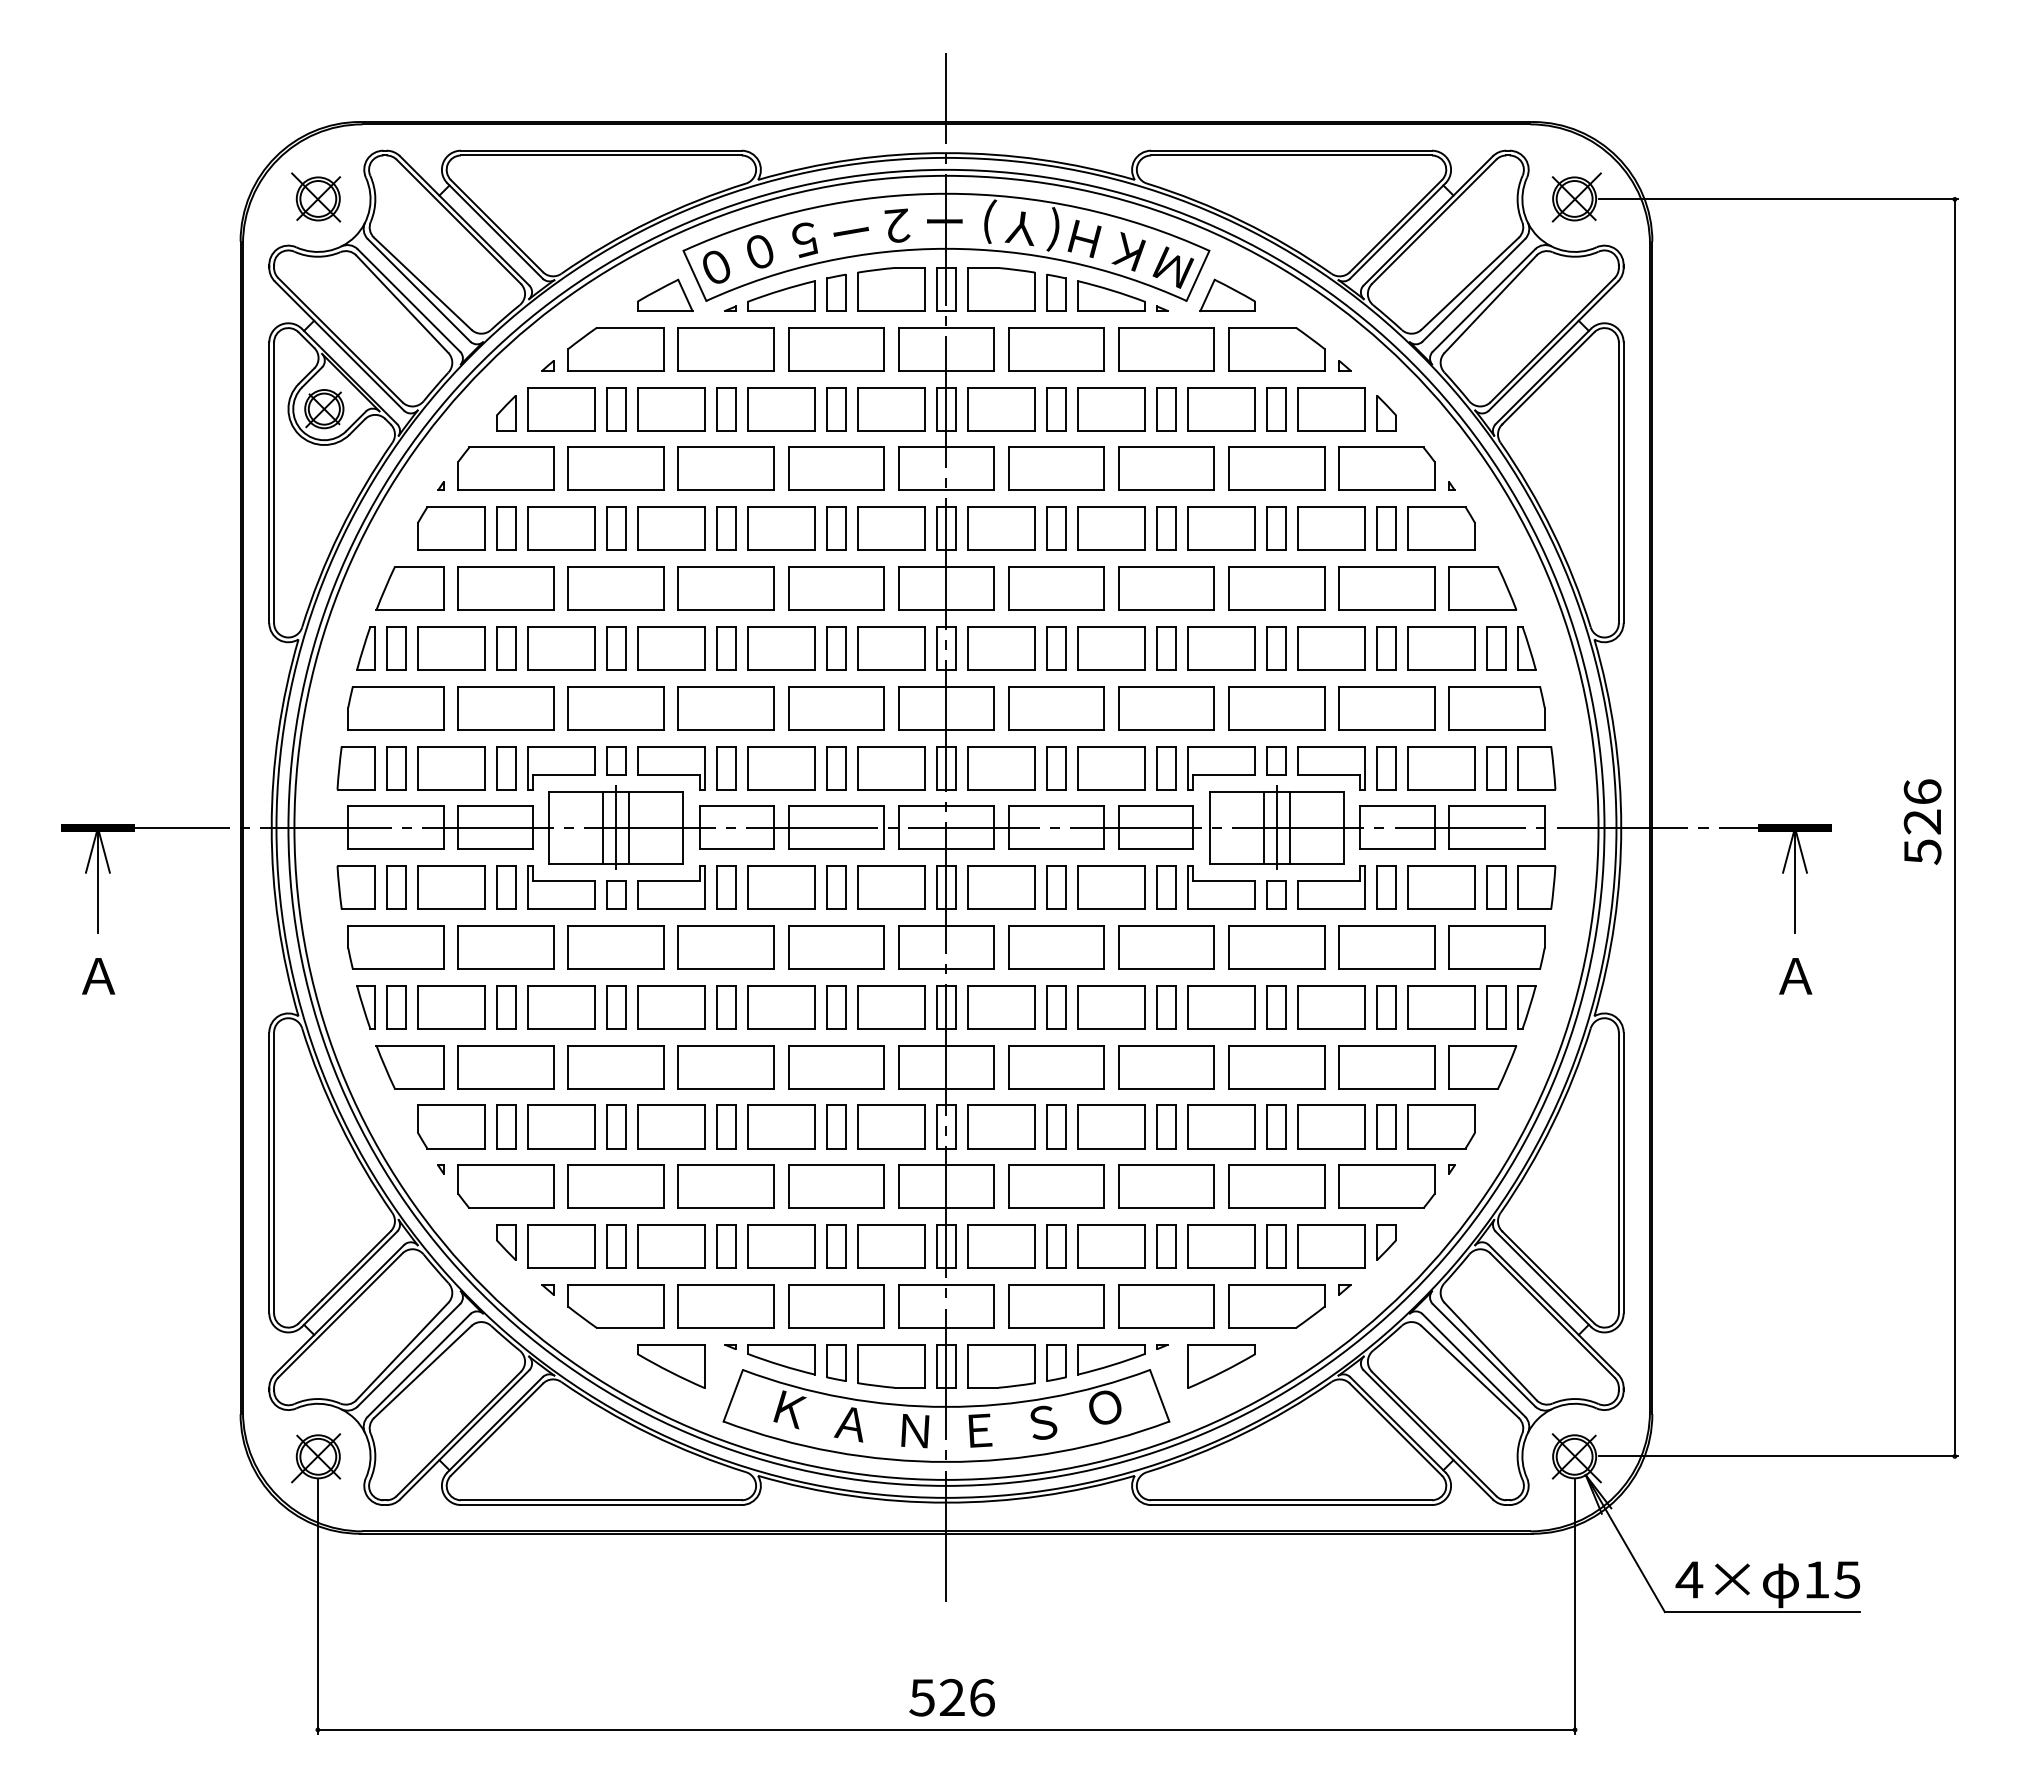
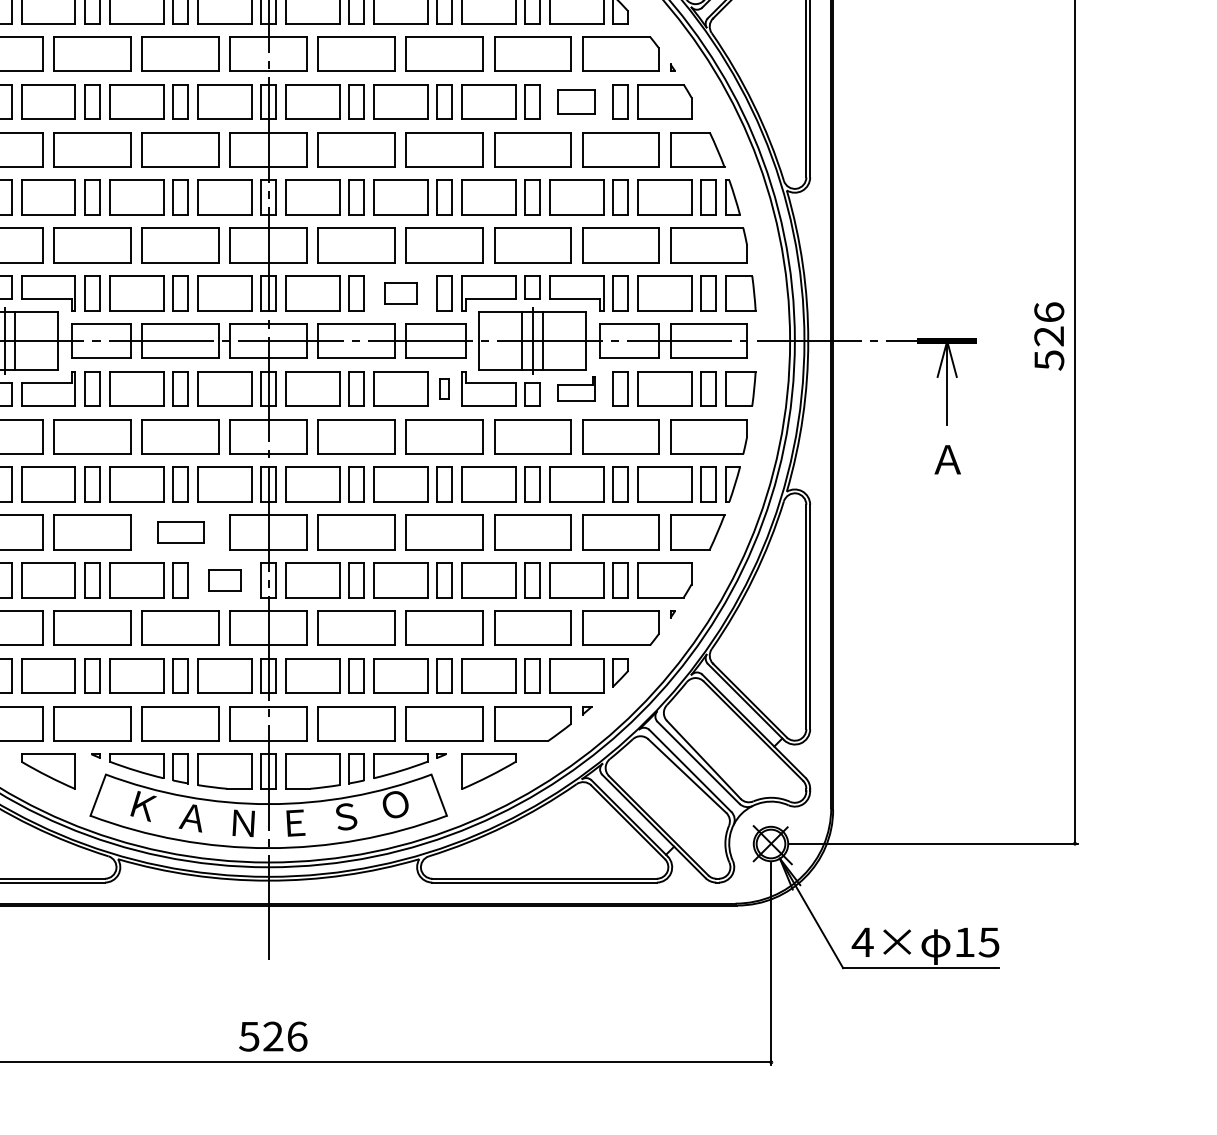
part: (1331, 528) -> (576, 101), size x0.7
part: (1111, 768) -> (400, 293), size x0.6
part: (1166, 887) -> (444, 388), size x0.6
part: (1331, 887) -> (576, 388), size x0.7
part: (836, 1067) -> (180, 532), size x0.6
part: (891, 1126) -> (224, 579), size x0.6

